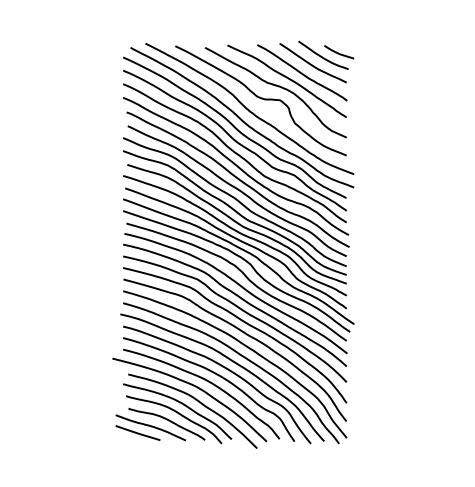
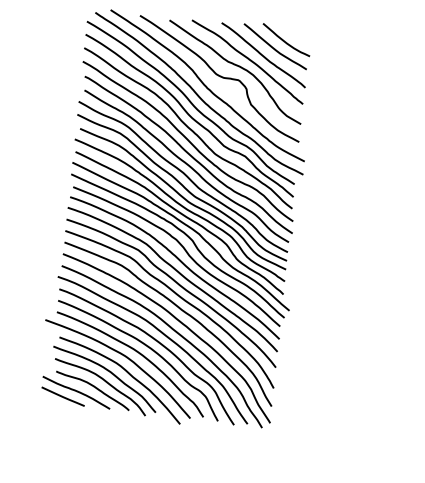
curve: (338, 52) -> (301, 38), removed

